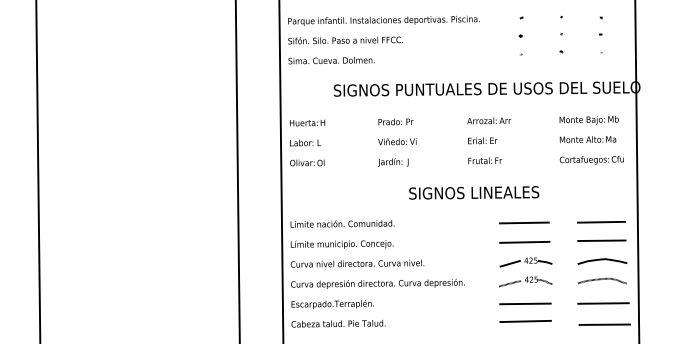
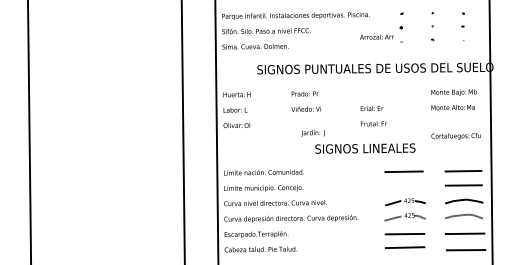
text: (488, 120) -> (376, 36), moved
text: (591, 160) -> (455, 136), moved
text: (392, 162) -> (312, 133), moved
line: (523, 242) -> (403, 186), removed

